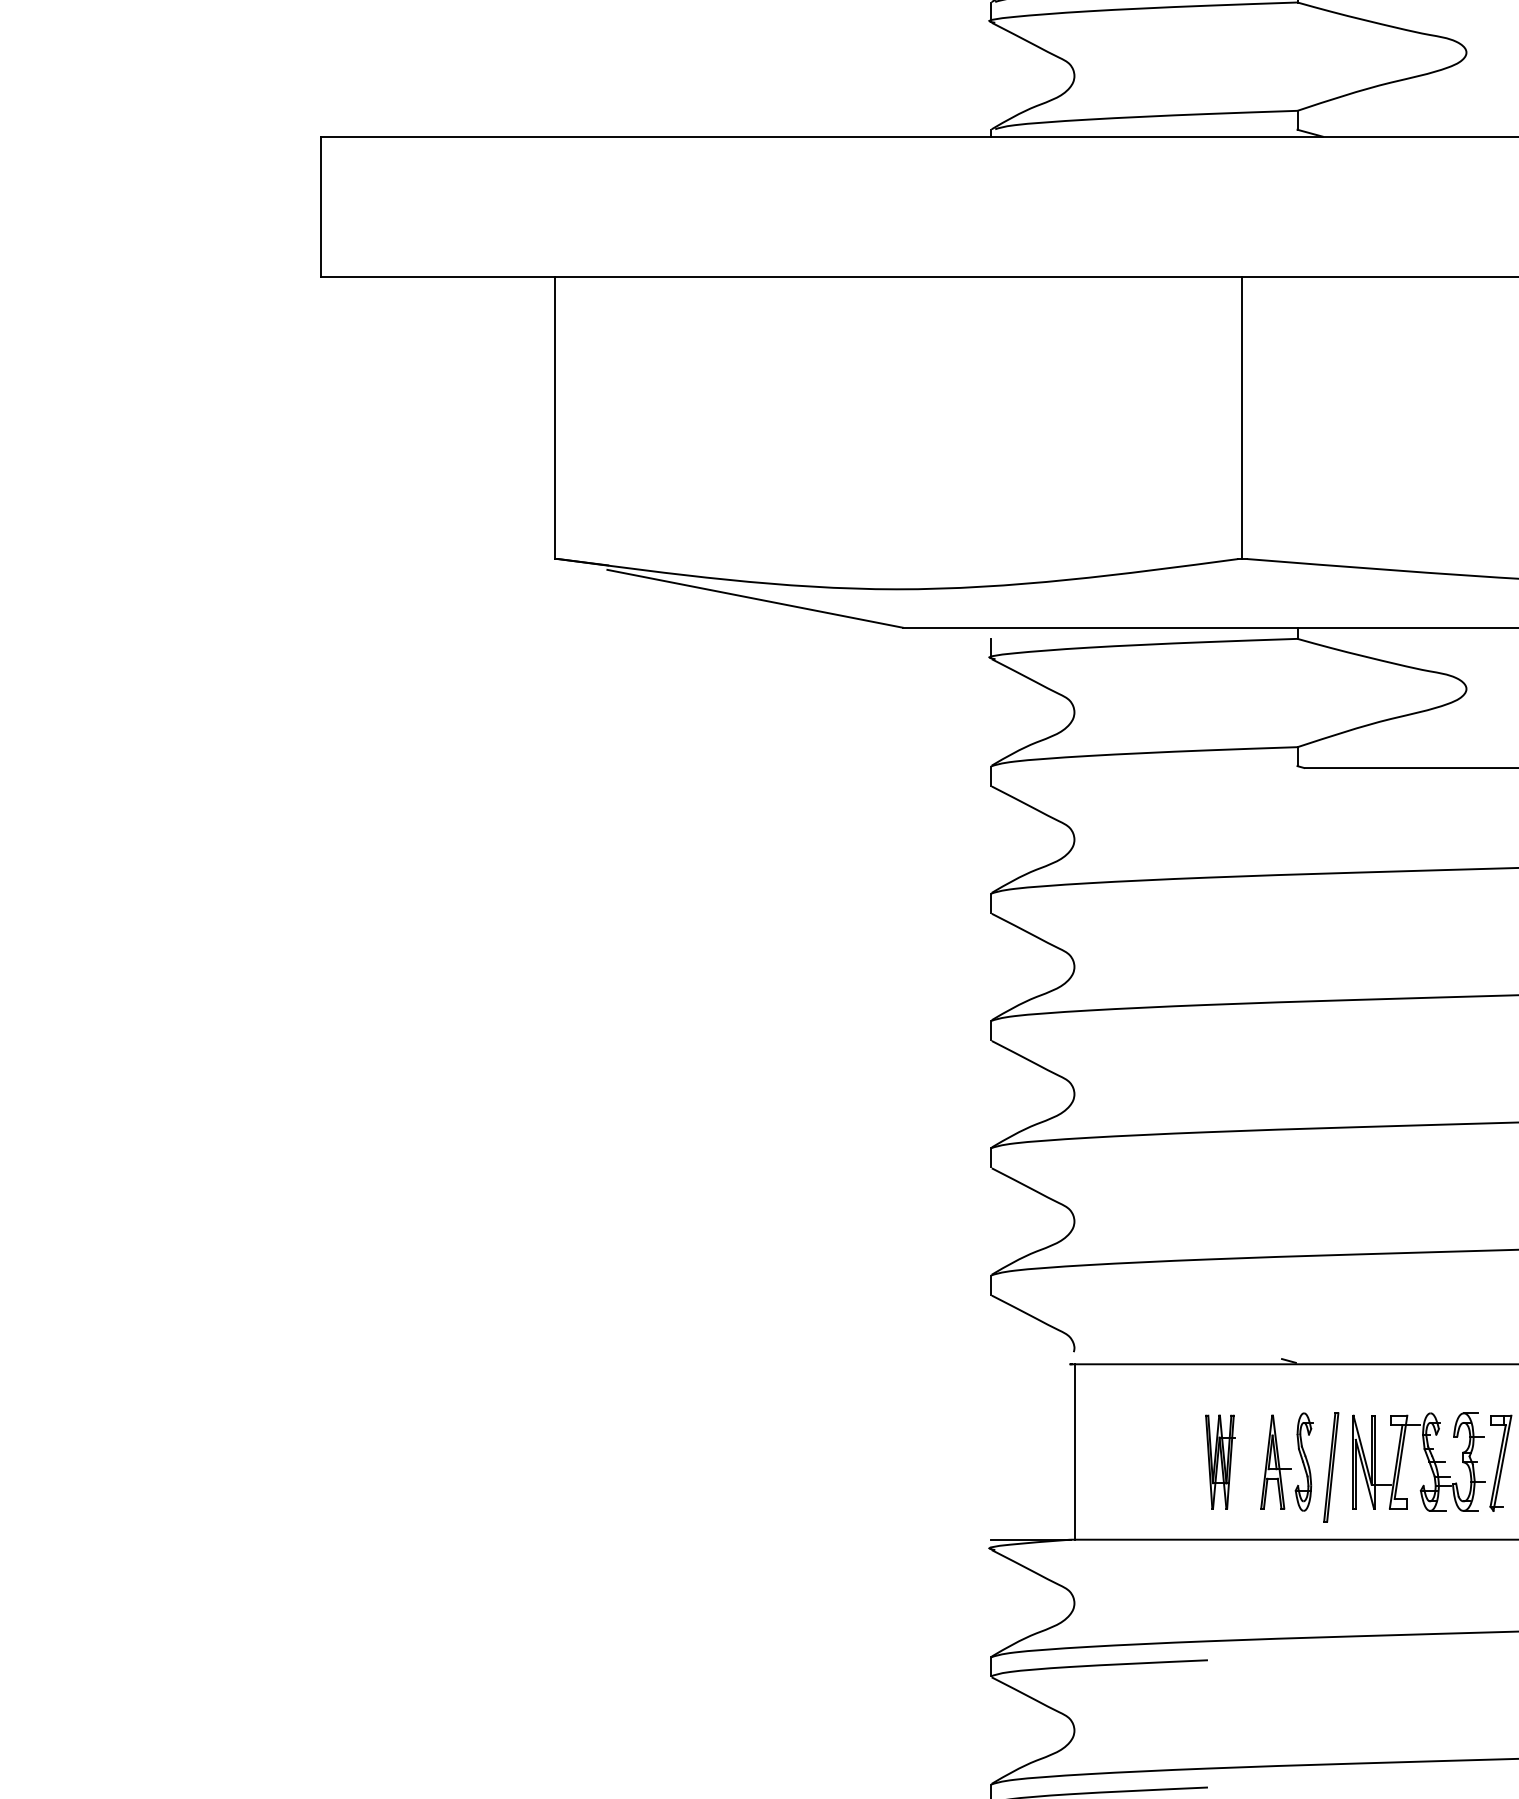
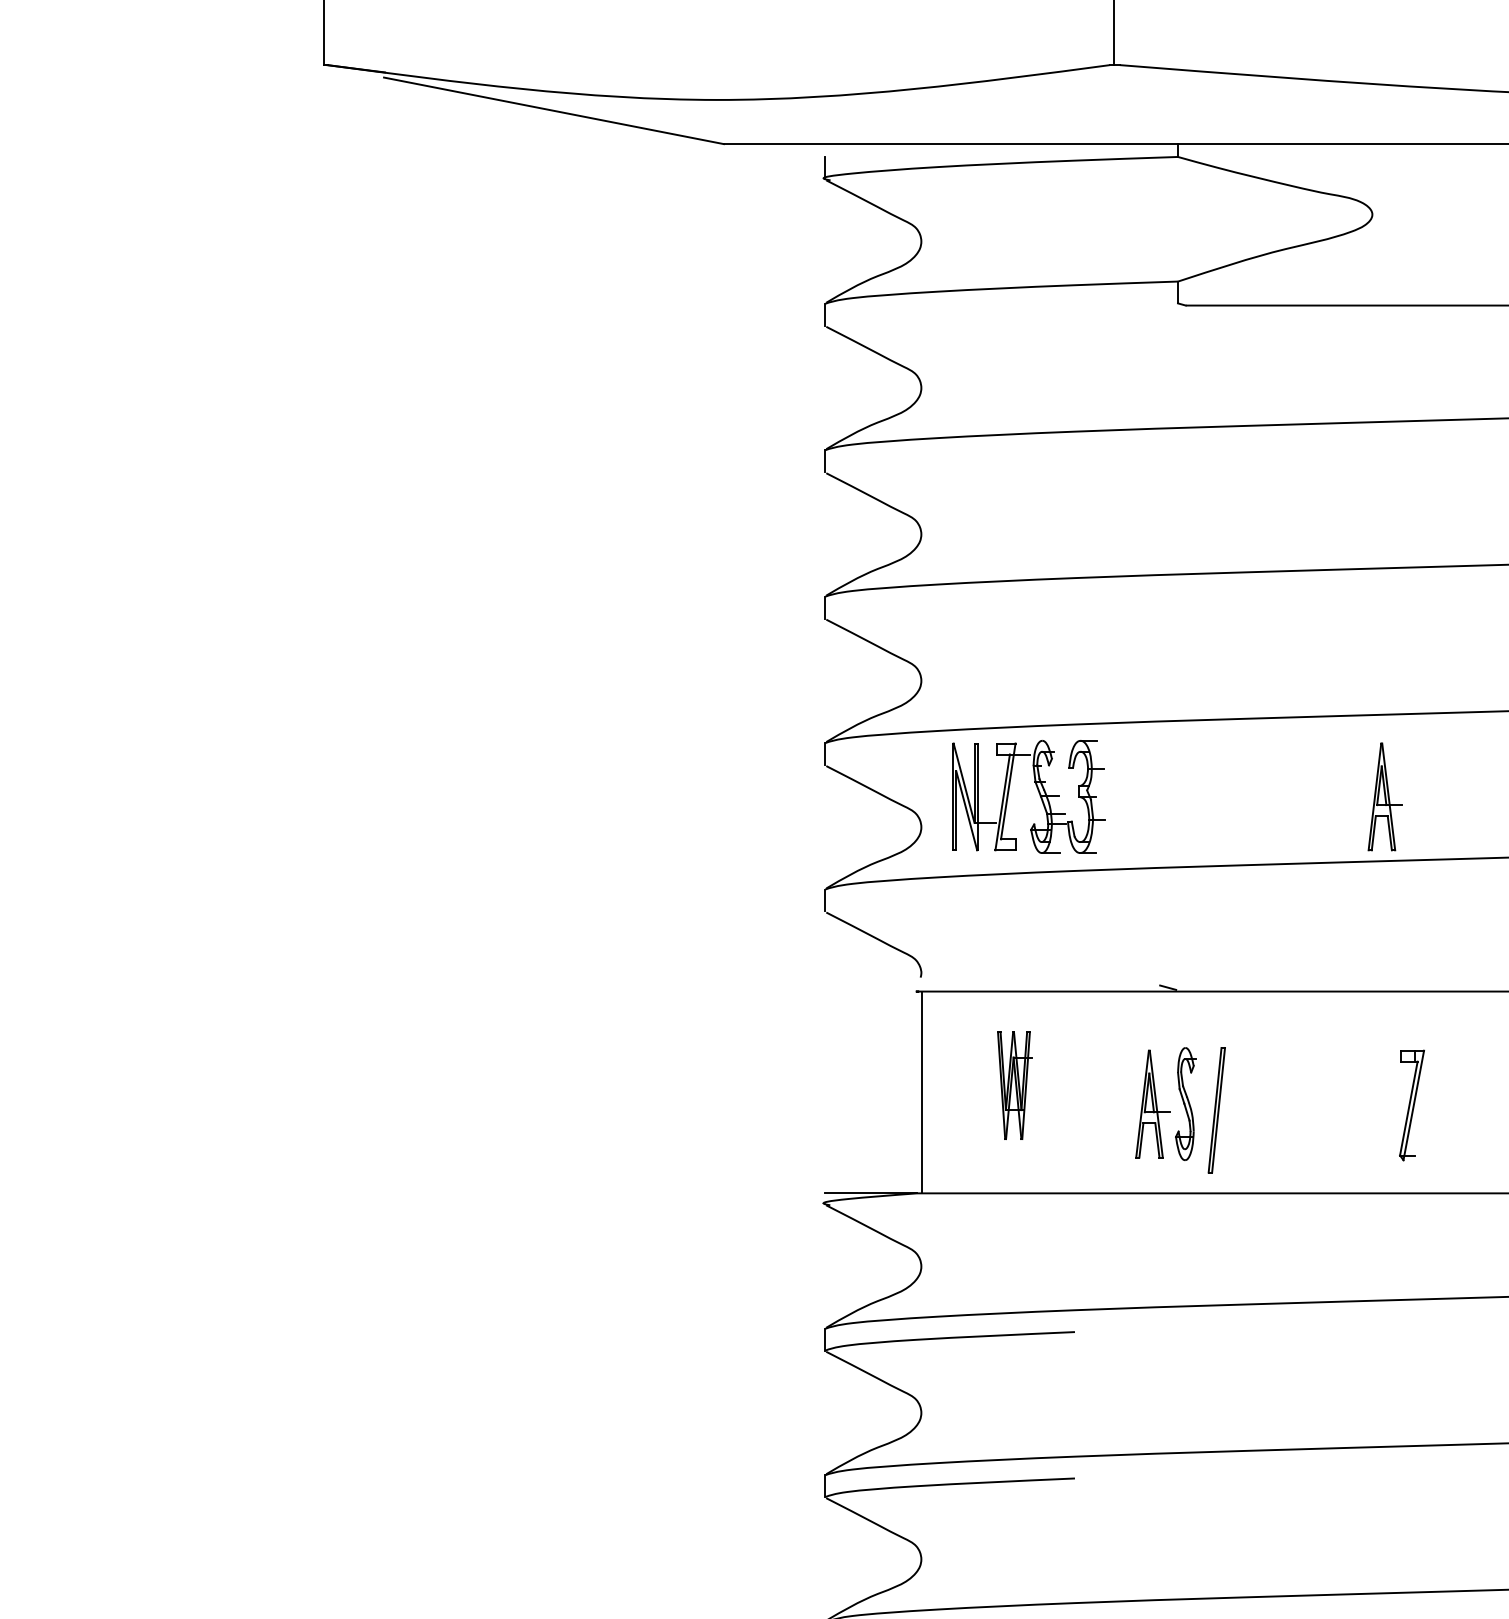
part: (1477, 1194) -> (1385, 796), added
part: (1426, 1457) -> (1037, 791), moved
part: (1220, 1461) -> (1014, 1084), moved

